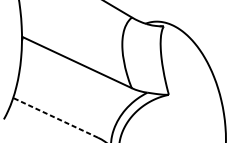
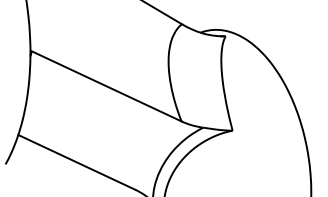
line: (55, 117) -> (76, 162), dashed -> solid

